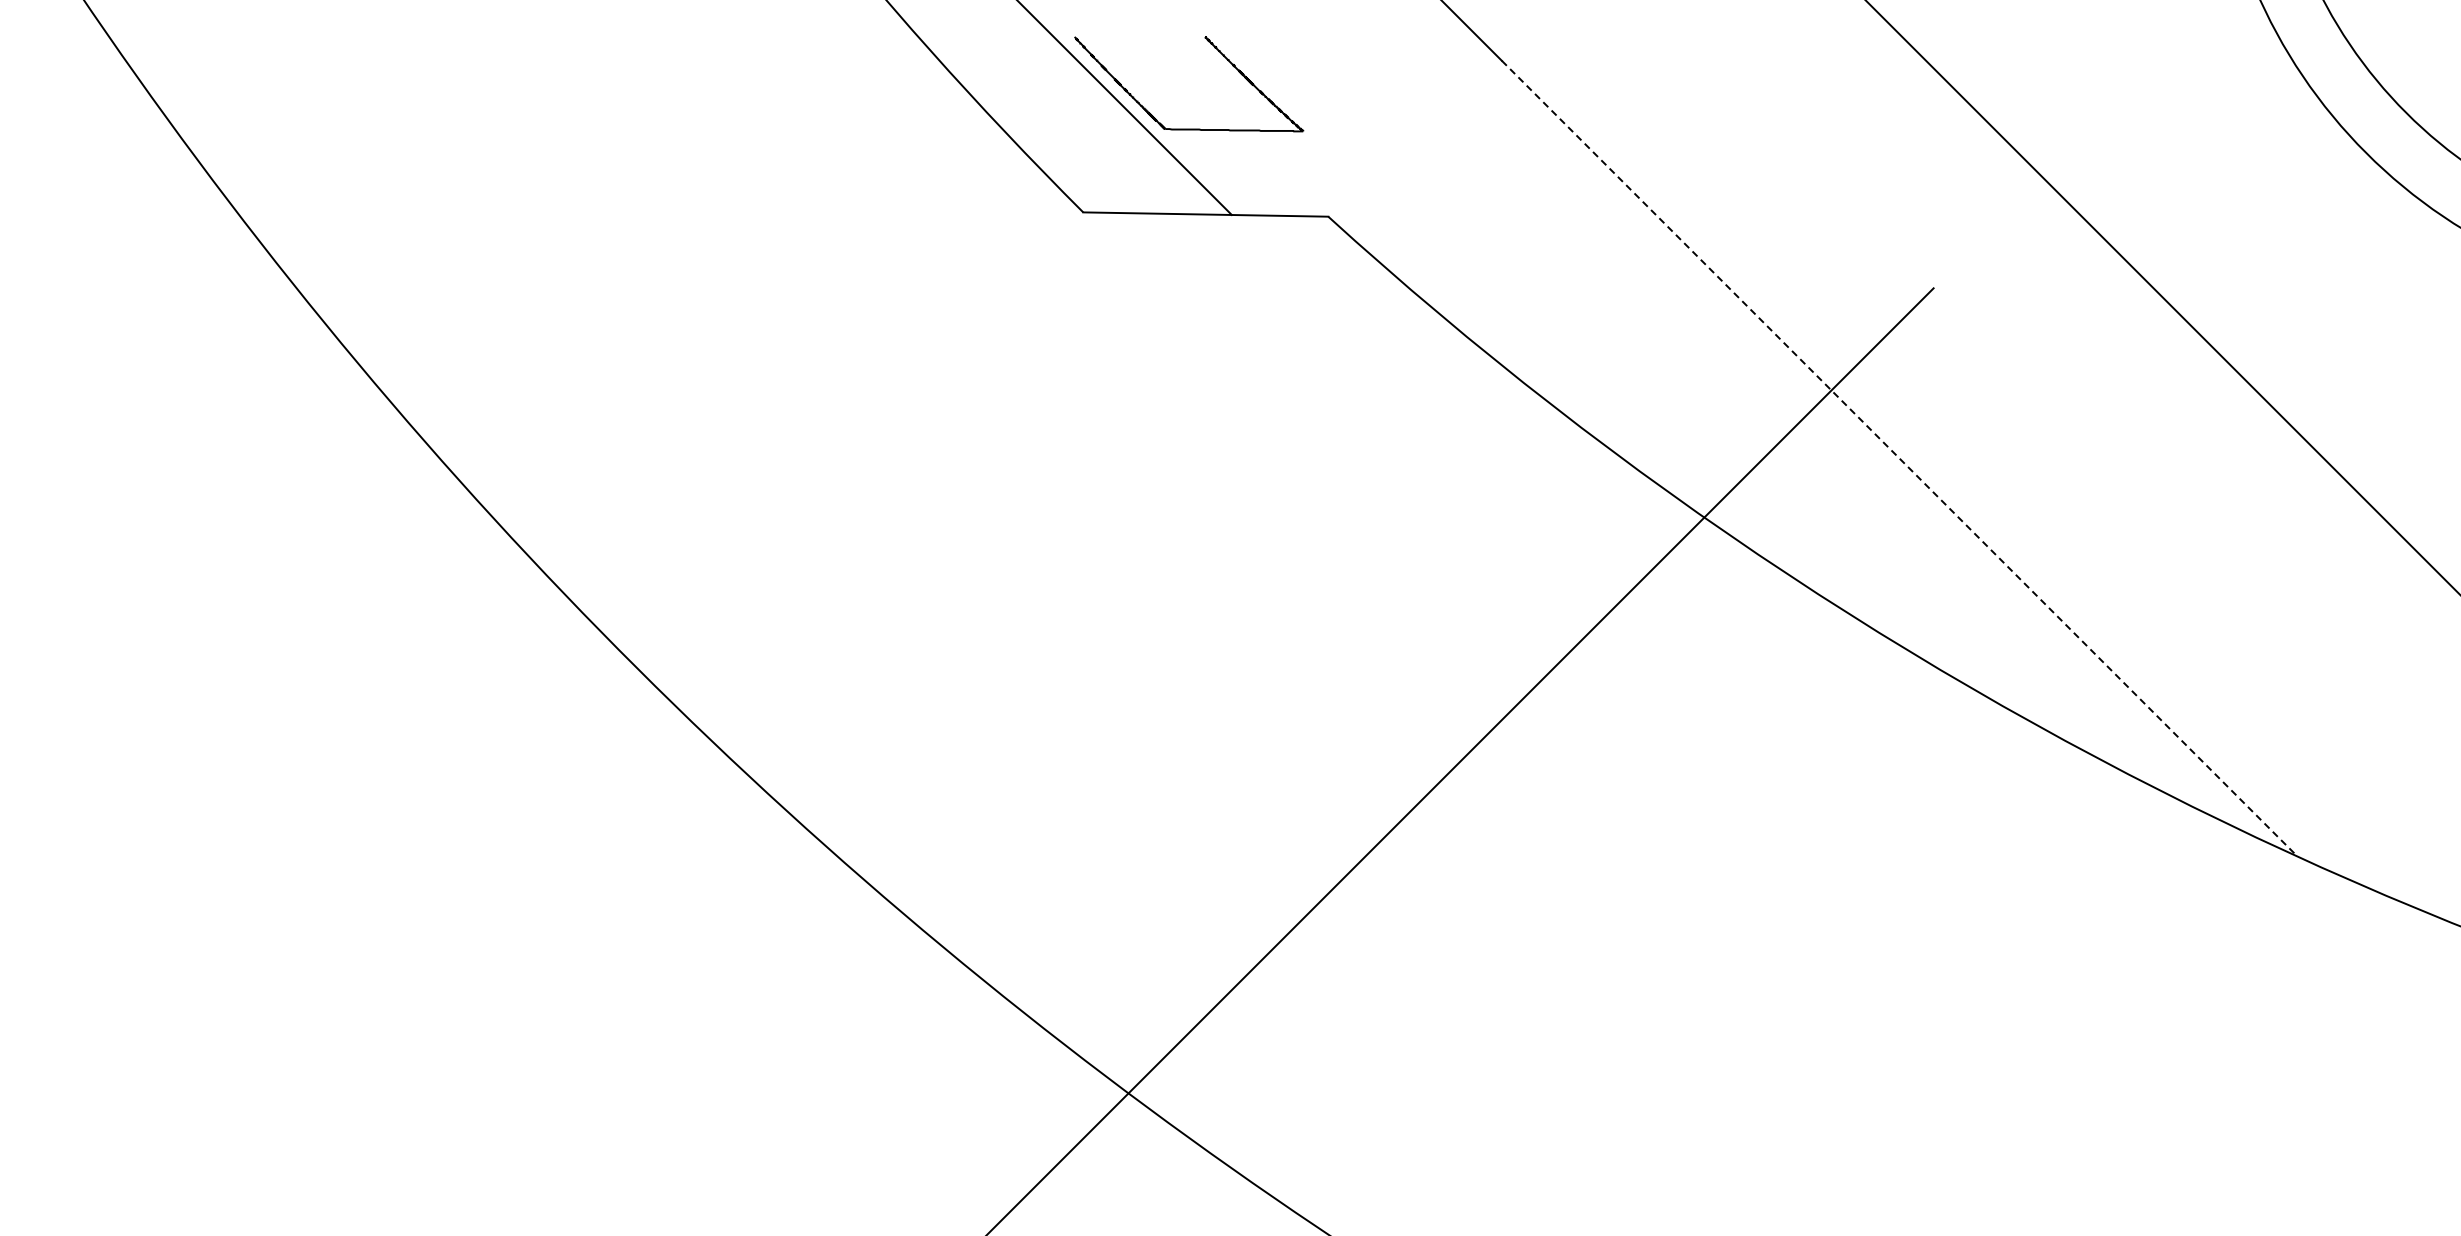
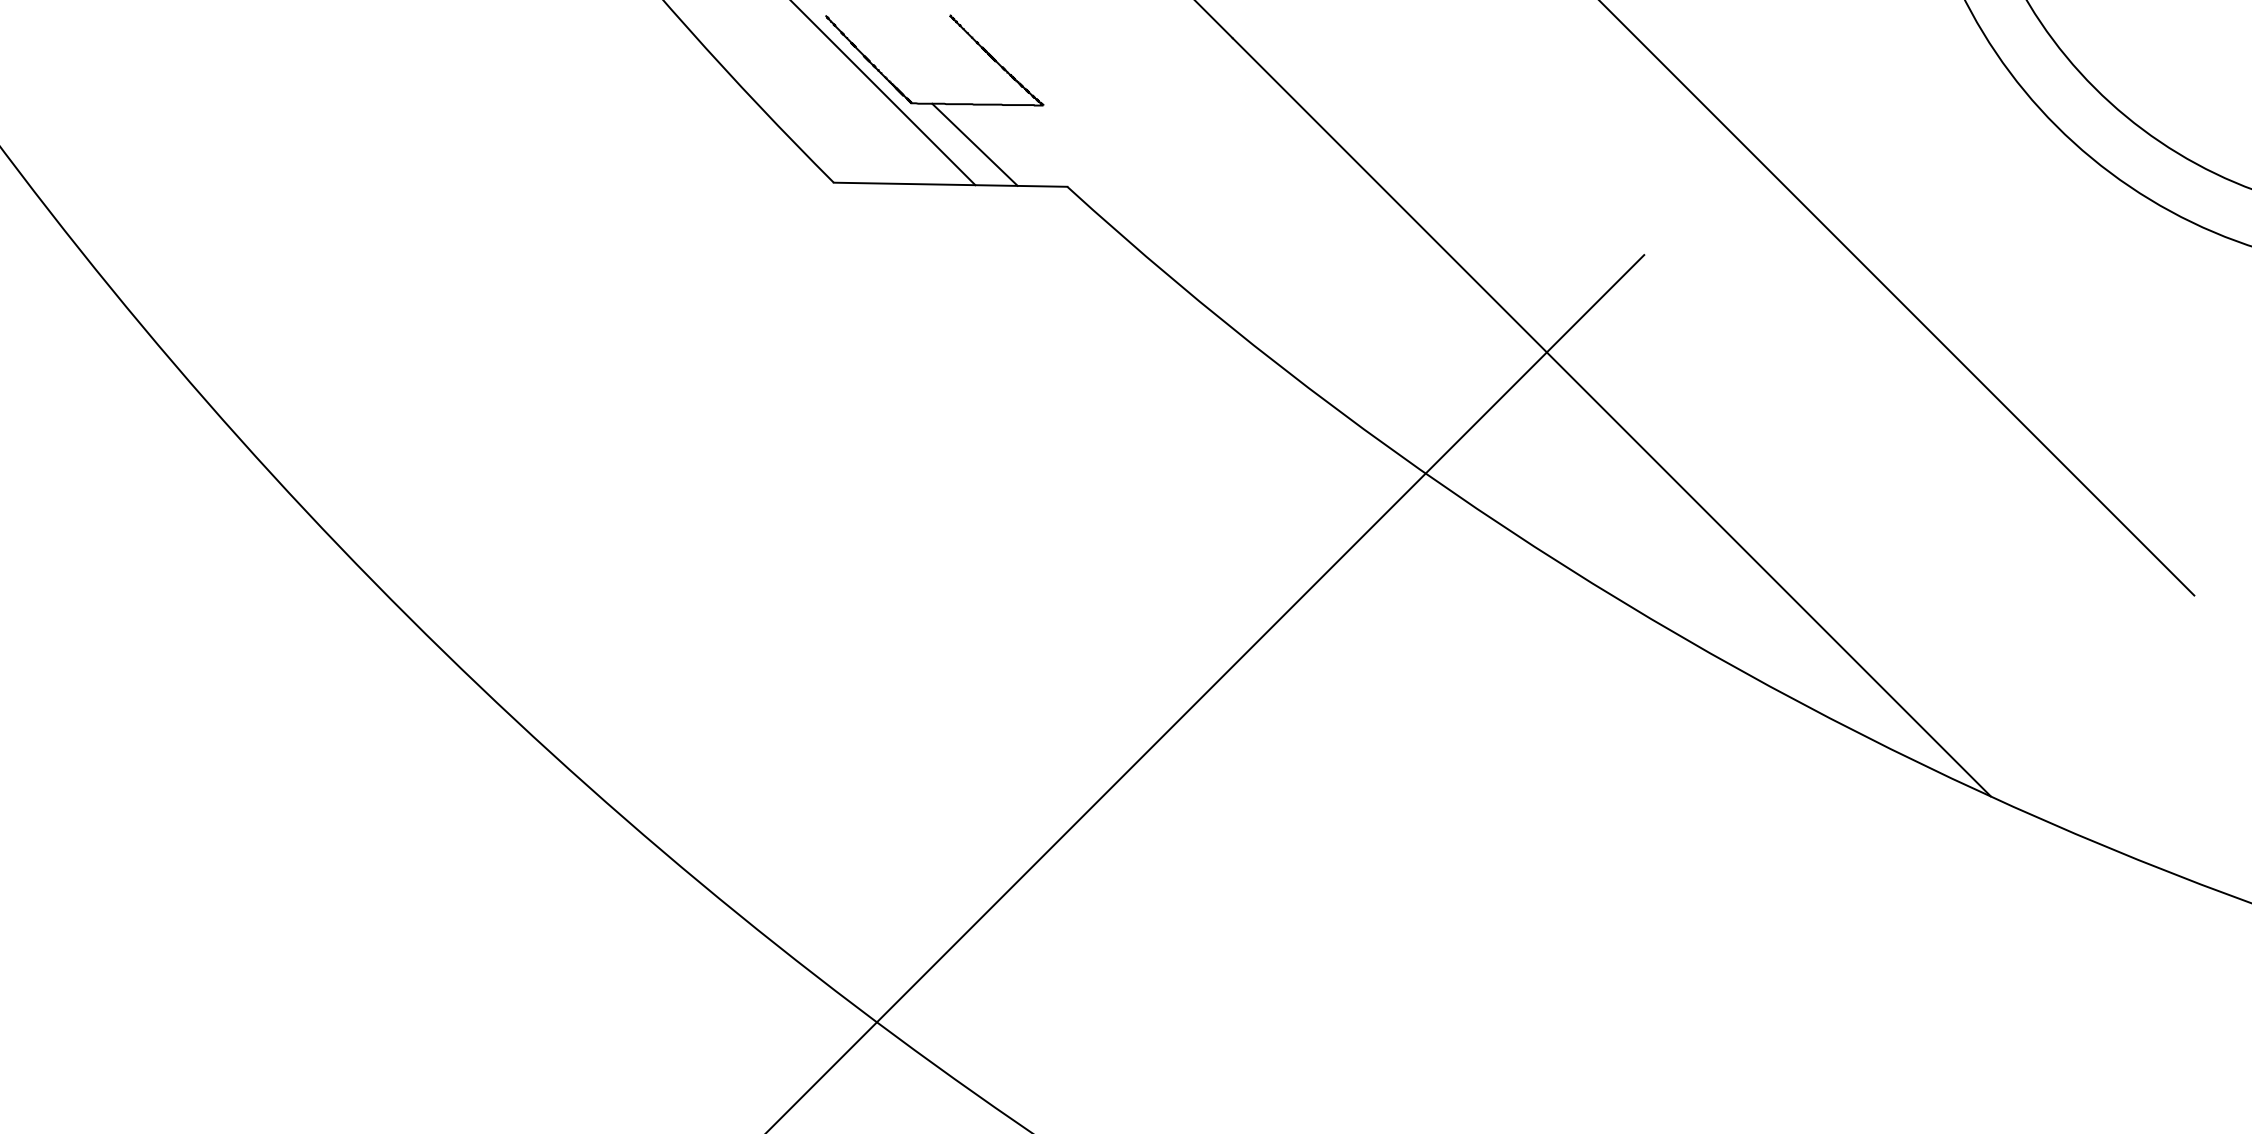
line: (1231, 172) -> (975, 144), added
line: (1899, 458) -> (1611, 417), dashed -> solid

